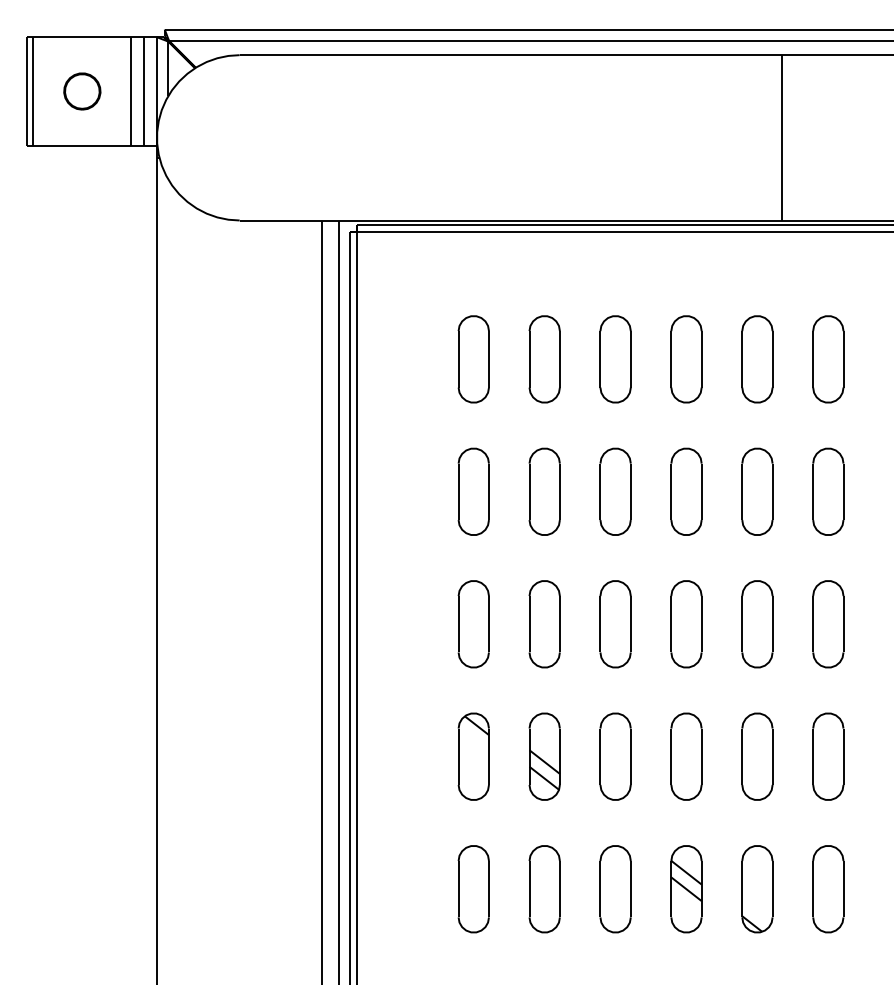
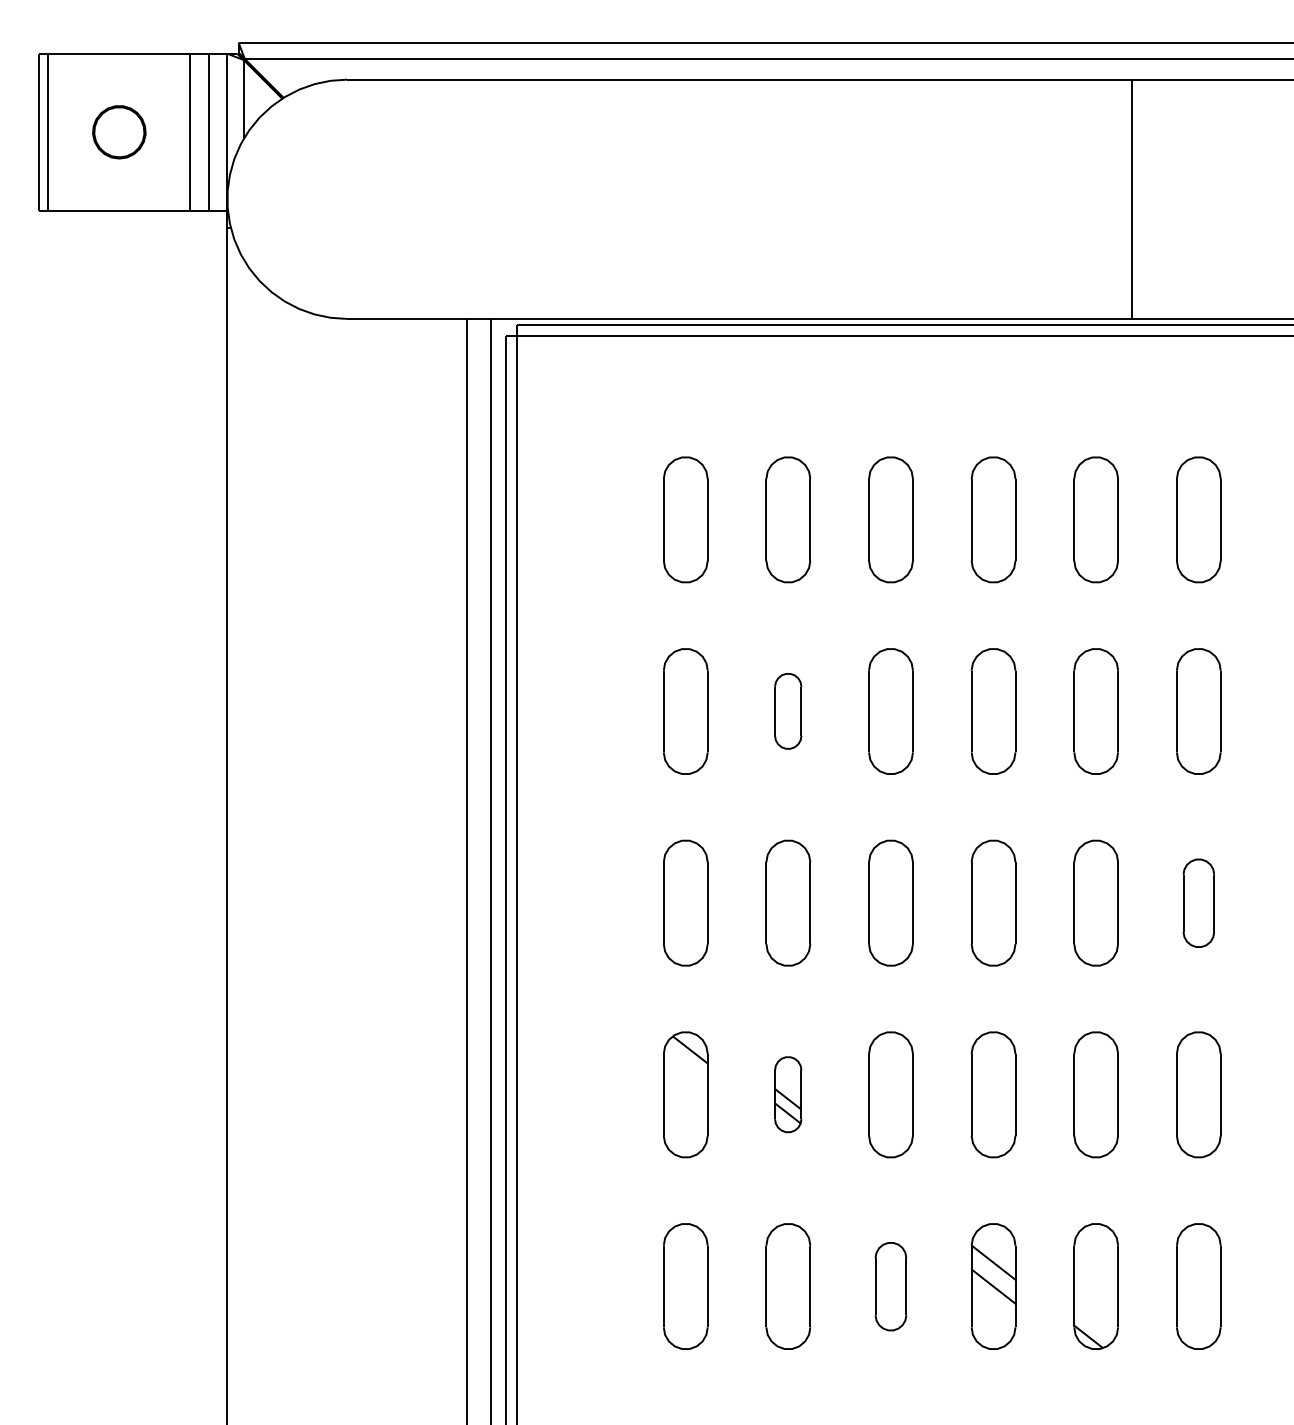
part: (544, 491) -> (788, 711), size x0.6
part: (828, 624) -> (1199, 903), size x0.7
part: (544, 756) -> (788, 1094), size x0.6
part: (615, 889) -> (890, 1286), size x0.7

